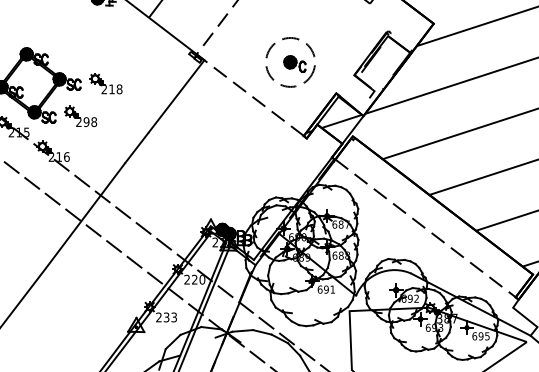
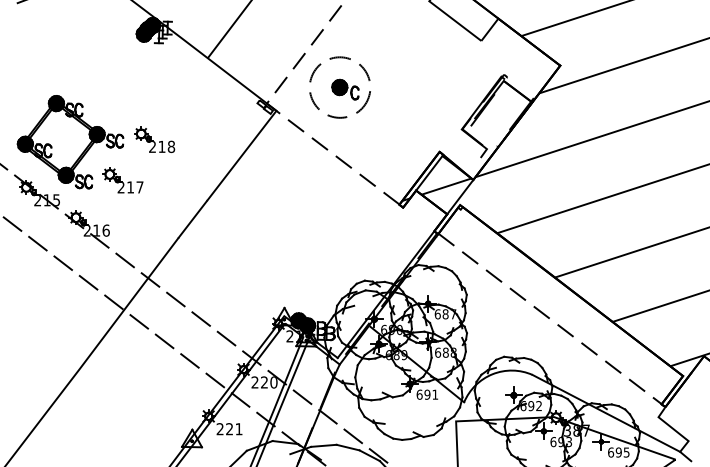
part: (290, 62) -> (339, 87), moved
text: (89, 122) -> (134, 187), 298 -> 217
text: (170, 317) -> (234, 429), 233 -> 221

